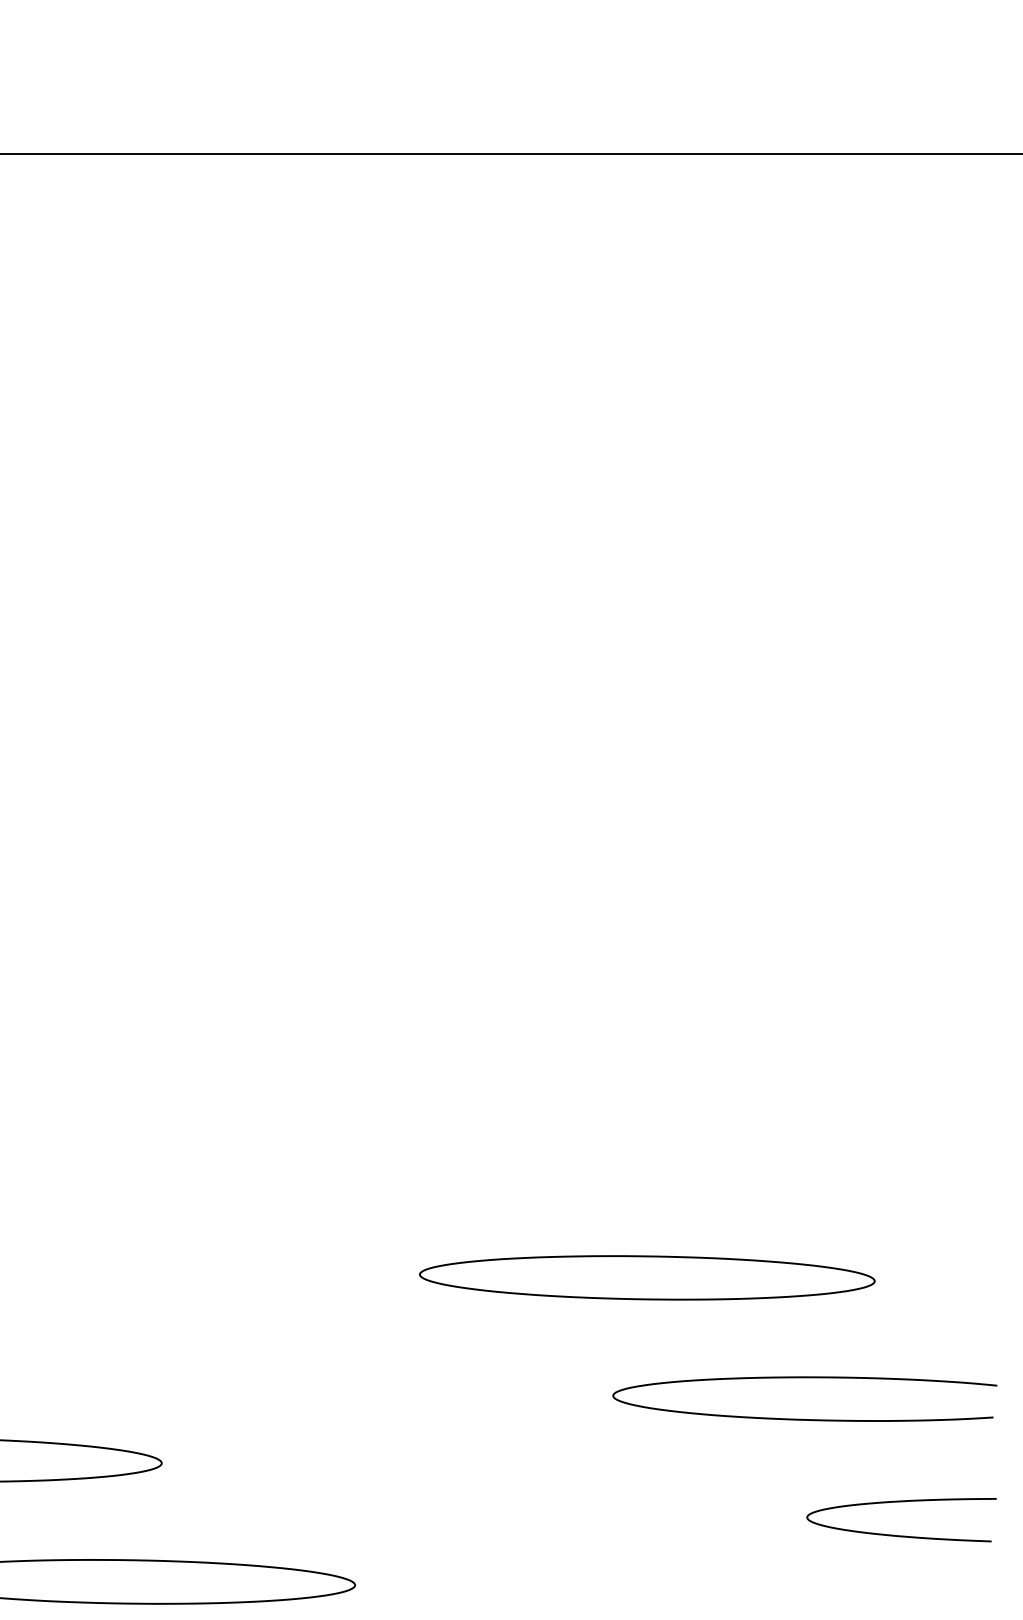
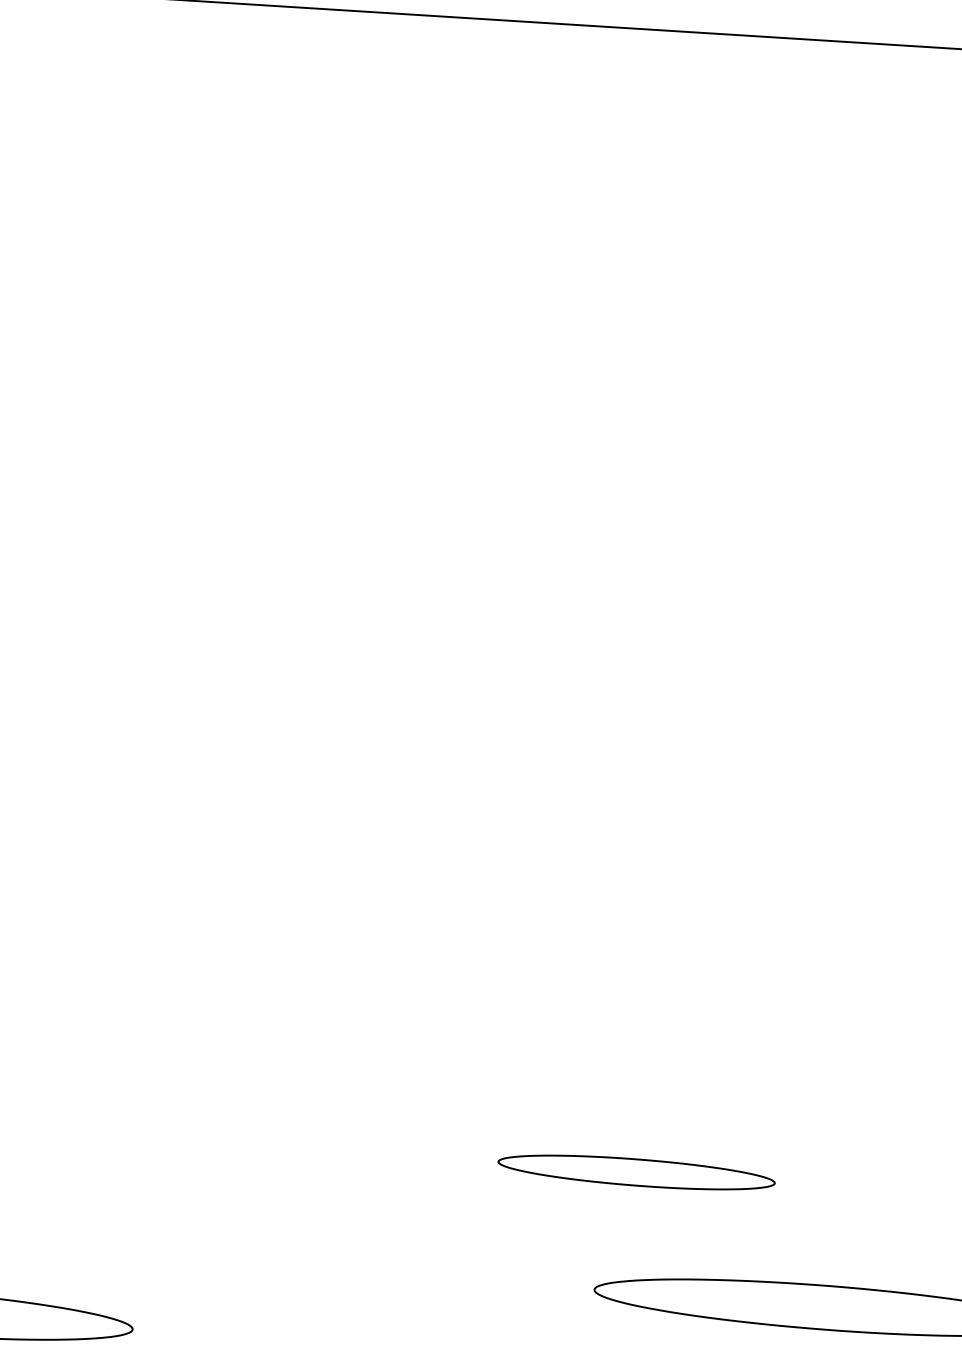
part: (647, 1277) -> (636, 1172), size x0.6

